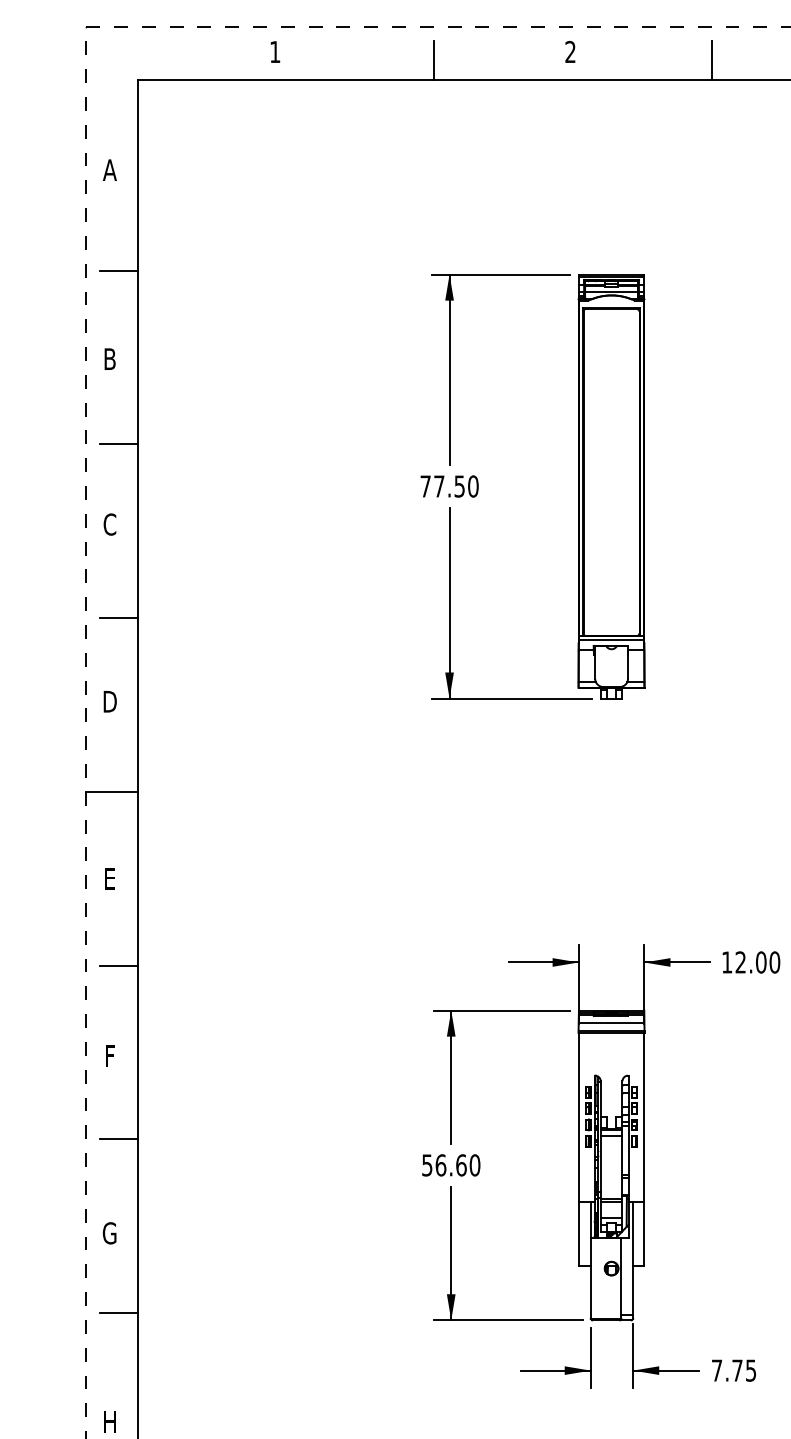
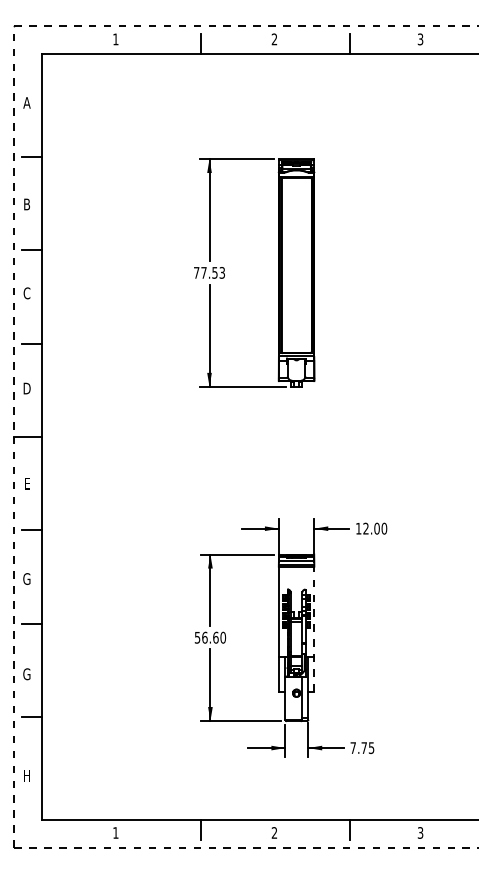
text: (473, 485) -> (222, 272), 77.50 -> 77.53
text: (108, 1055) -> (26, 578), F -> G
line: (644, 1150) -> (314, 629), solid -> dashed

